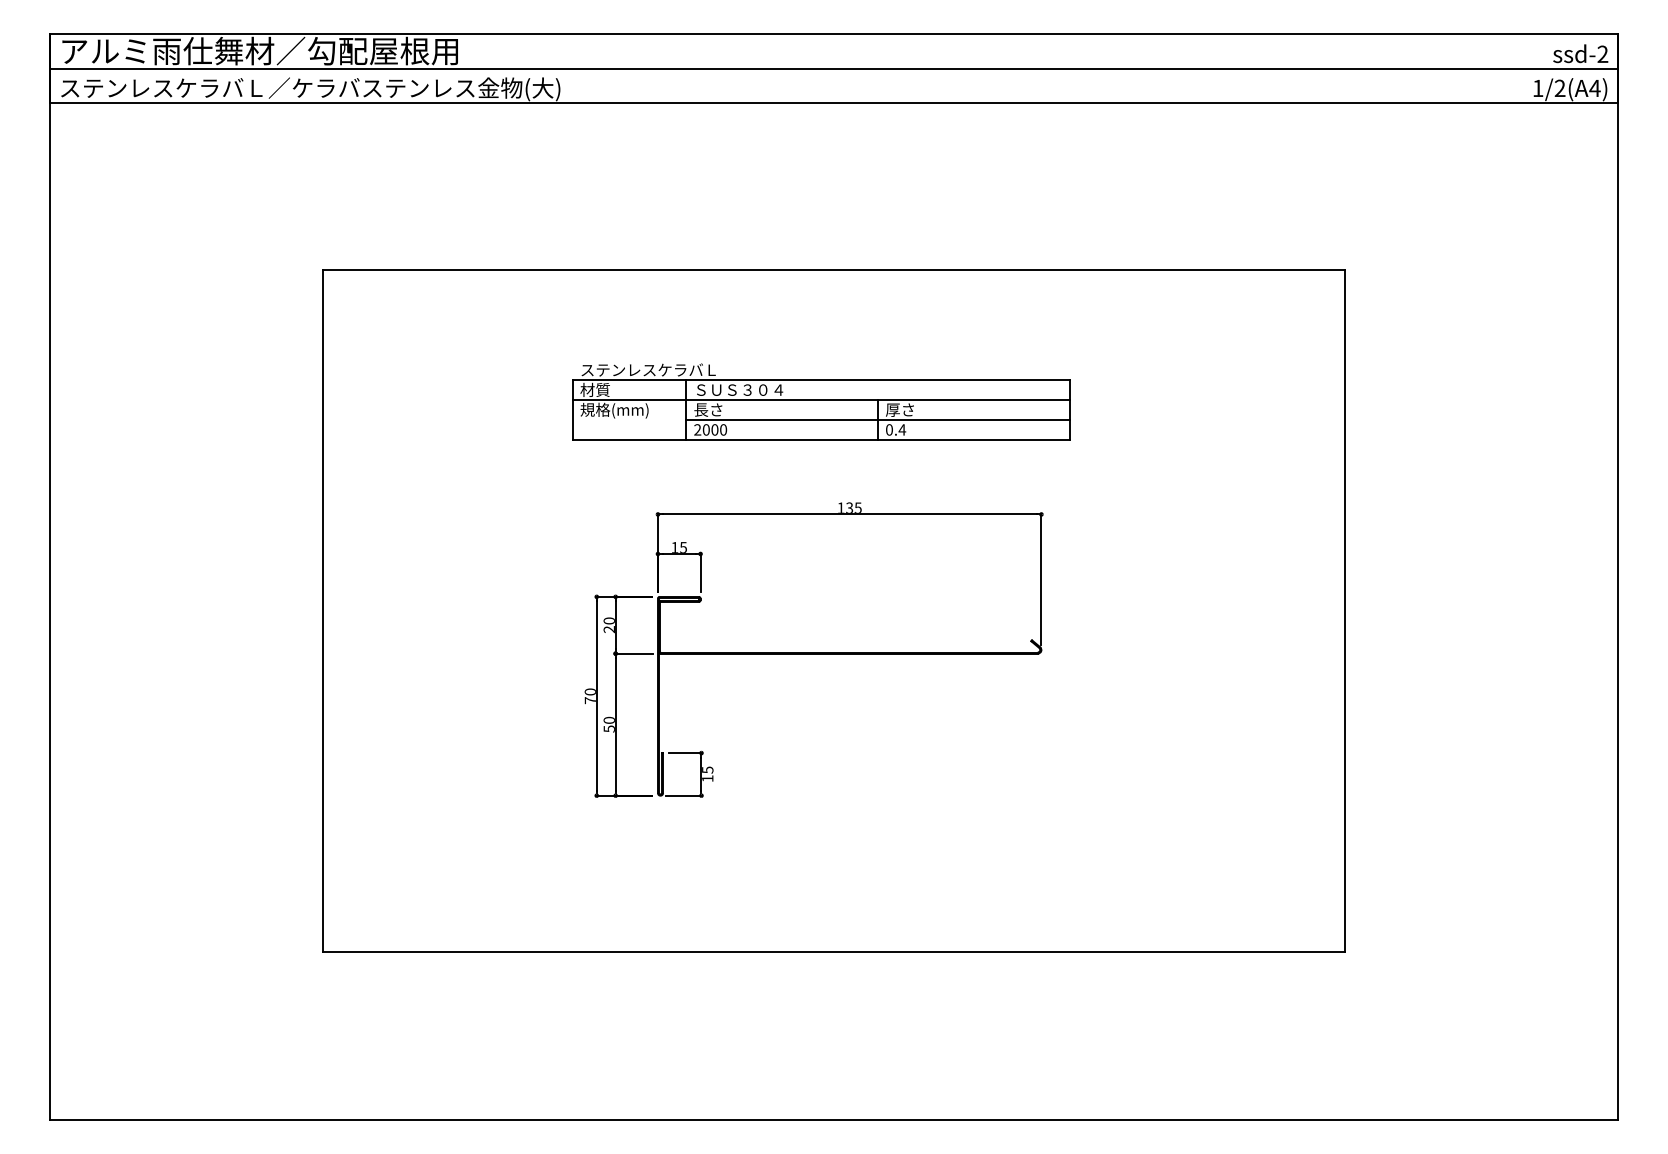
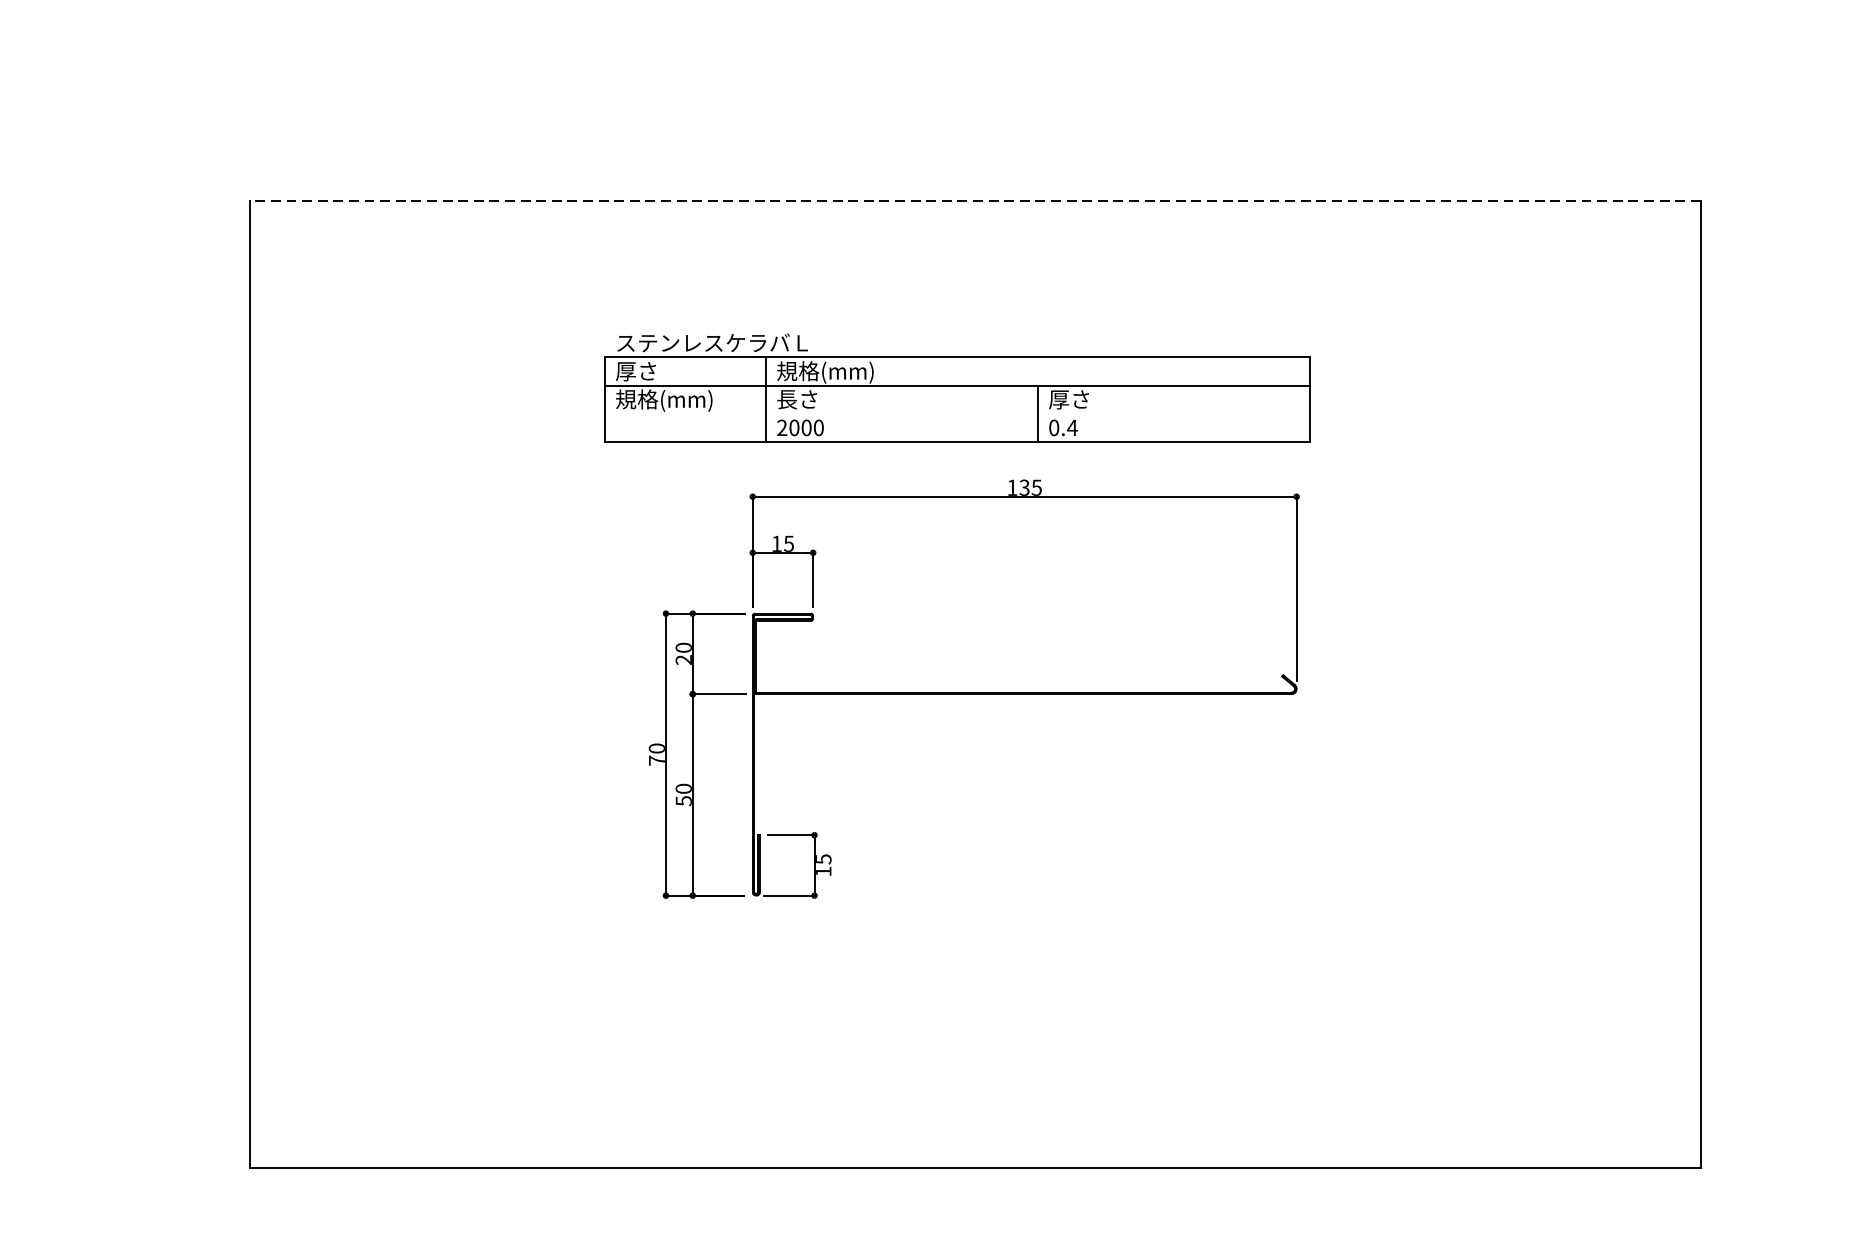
line: (833, 270) -> (974, 201), solid -> dashed
text: (594, 389) -> (635, 370), 材質 -> 厚さ
text: (738, 390) -> (840, 371), ＳＵＳ３０４ -> 規格(mm)
line: (877, 420) -> (1037, 414), removed
part: (813, 649) -> (973, 688), moved

